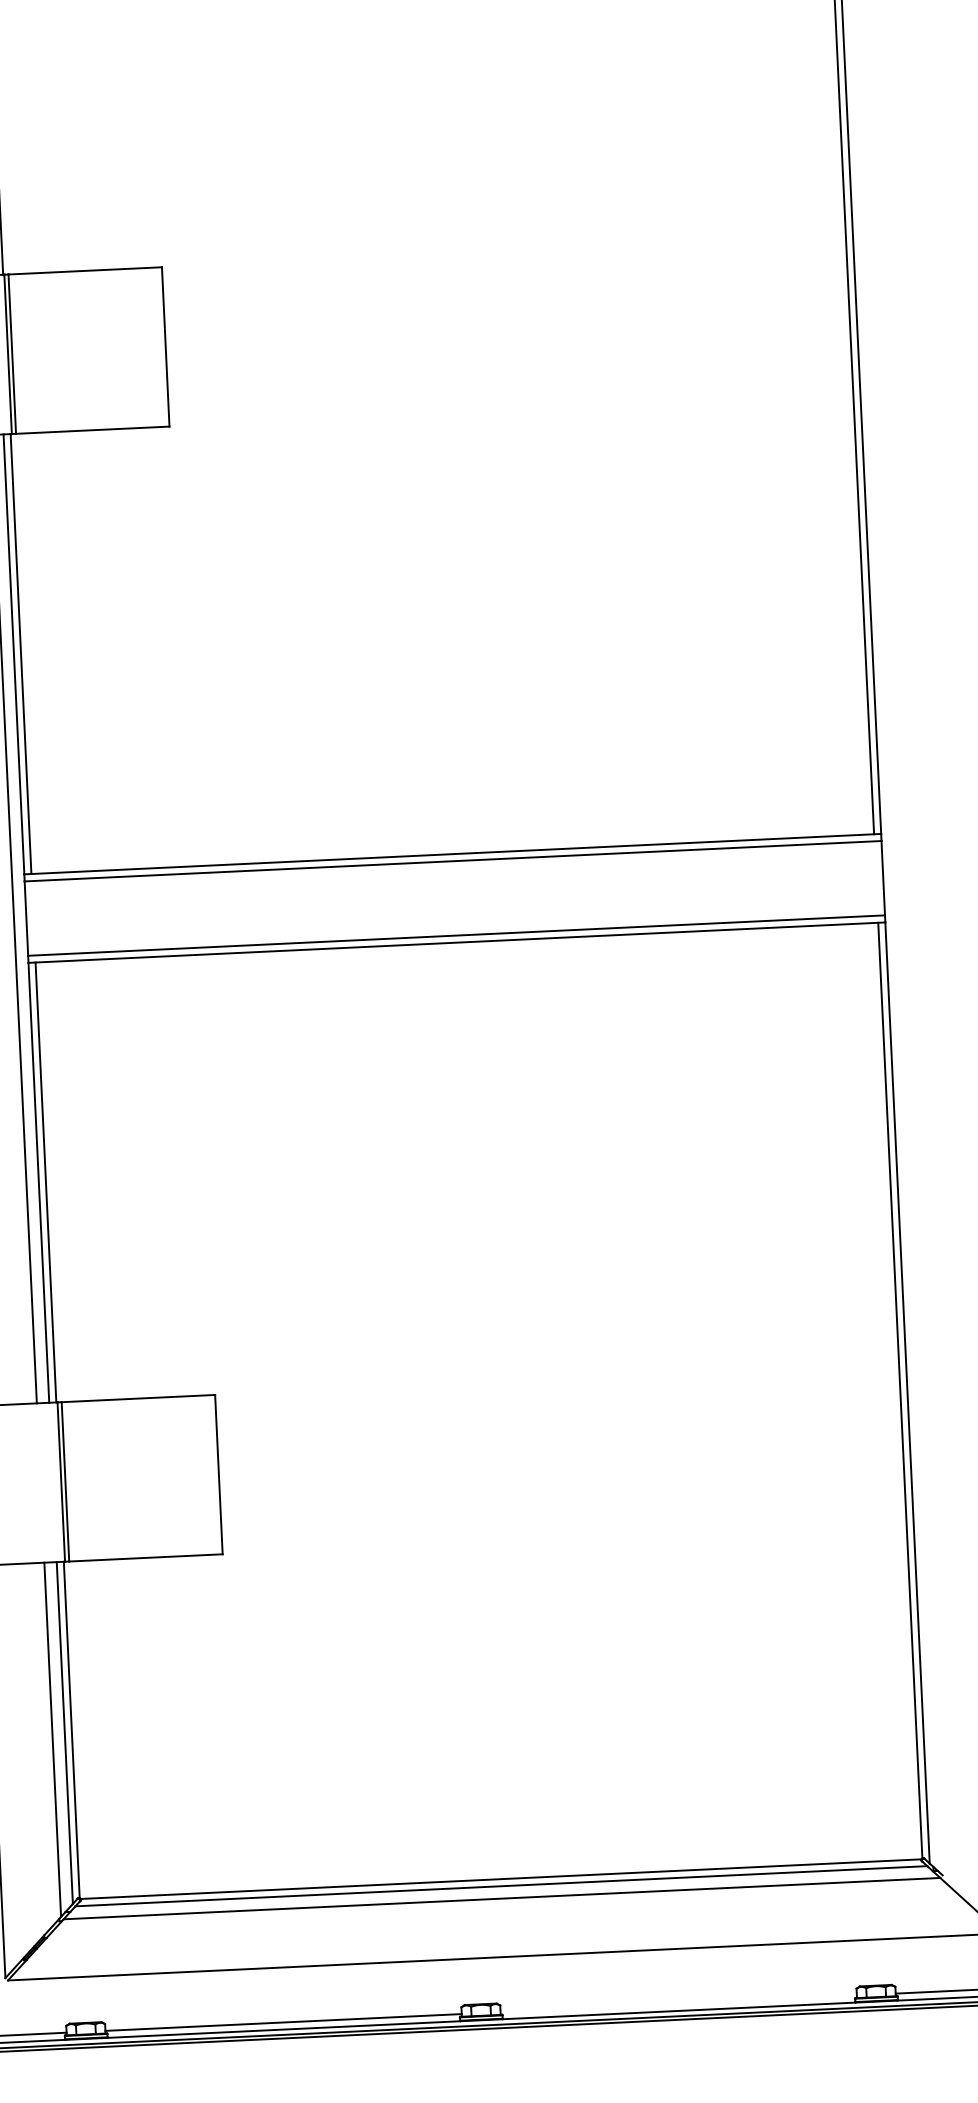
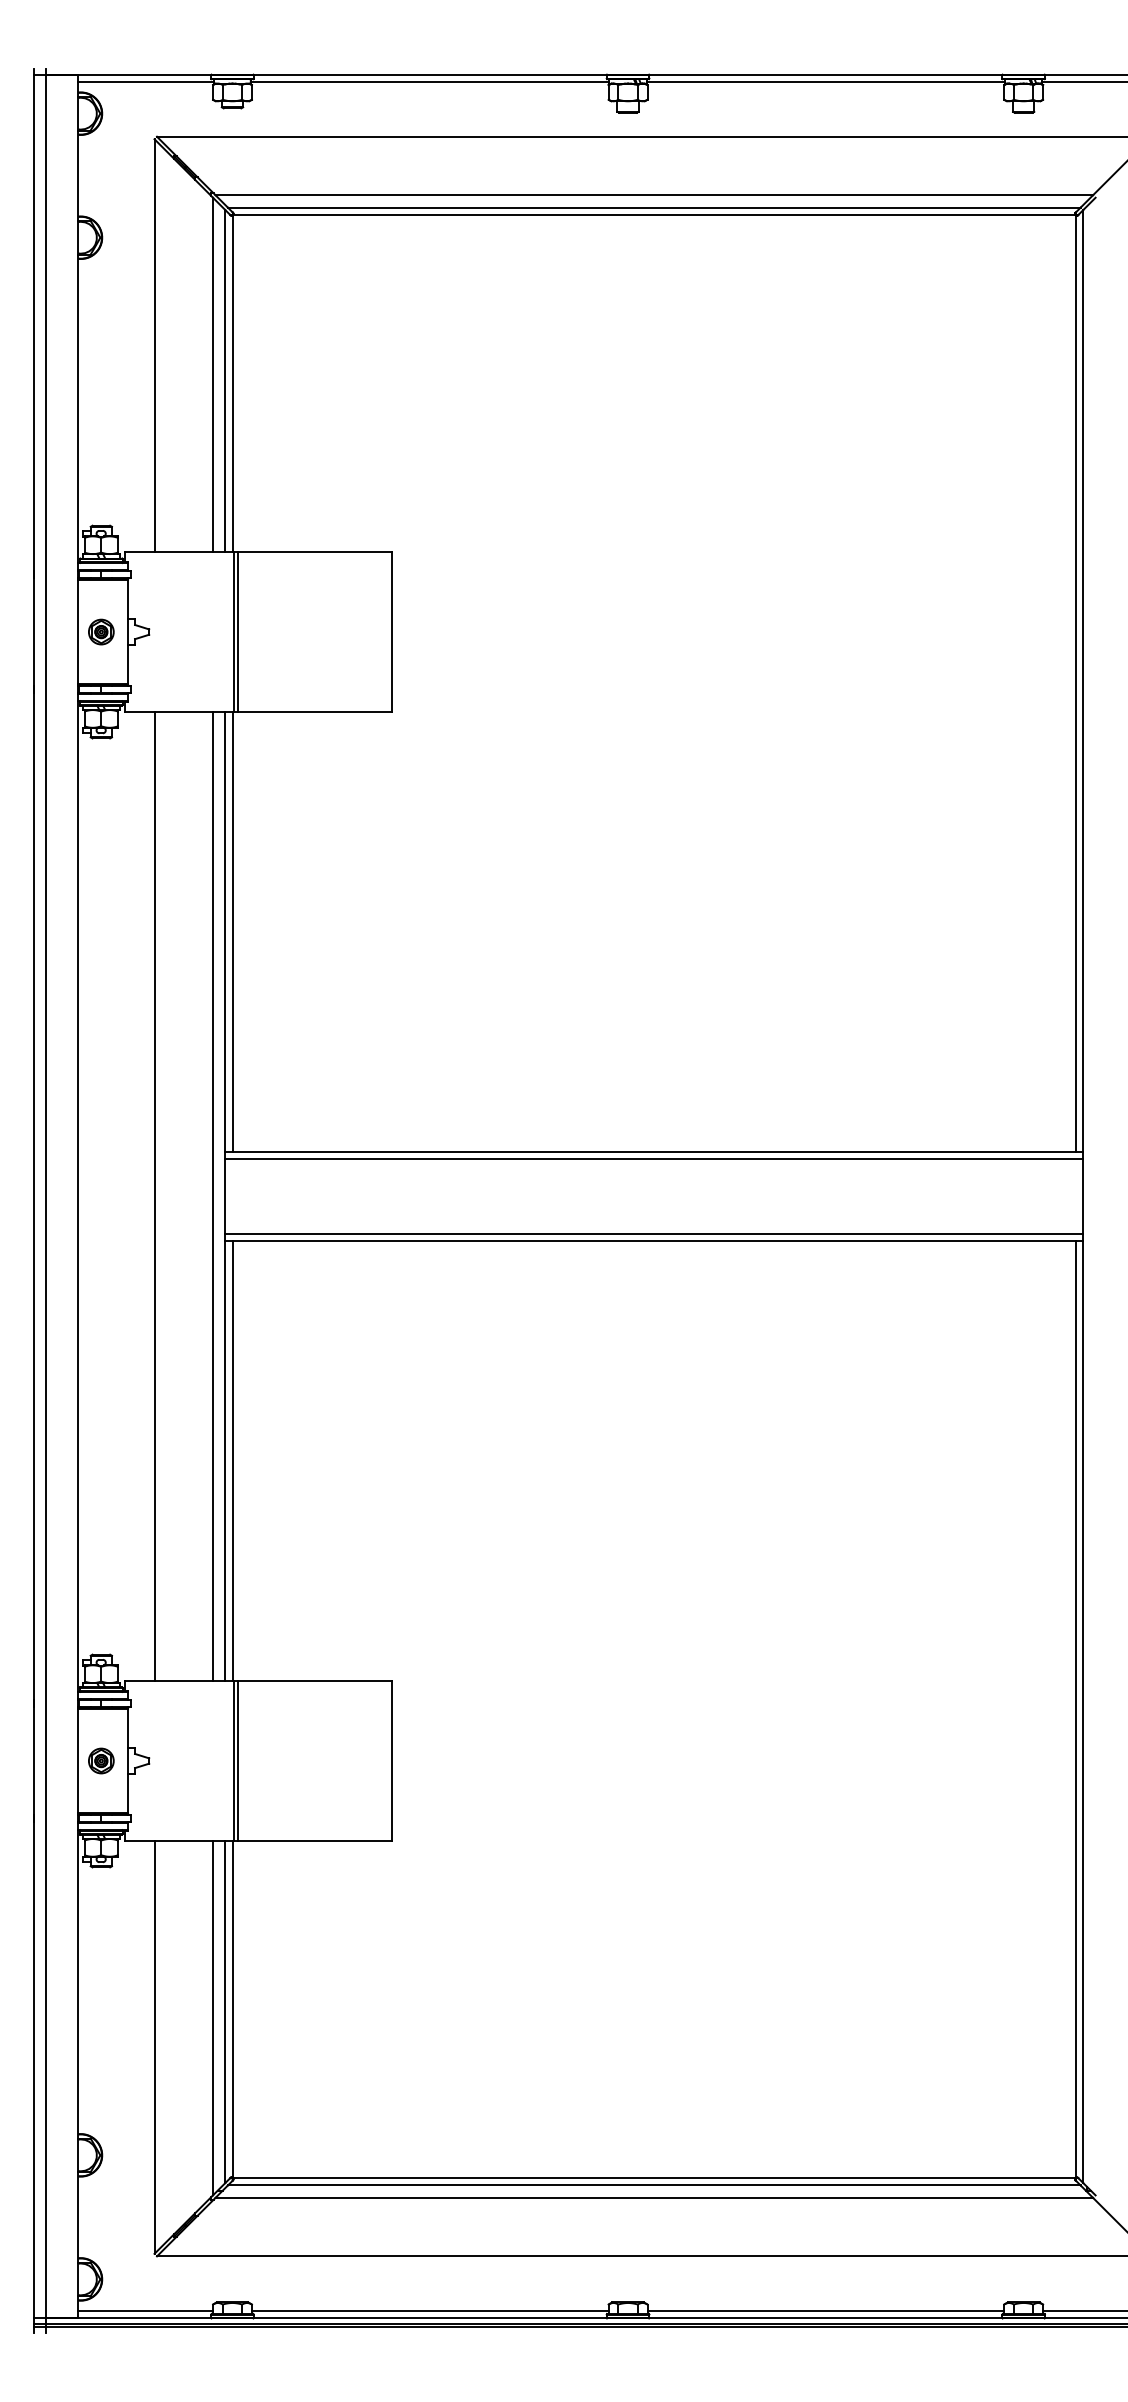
line: (678, 2004) -> (825, 2311), added

